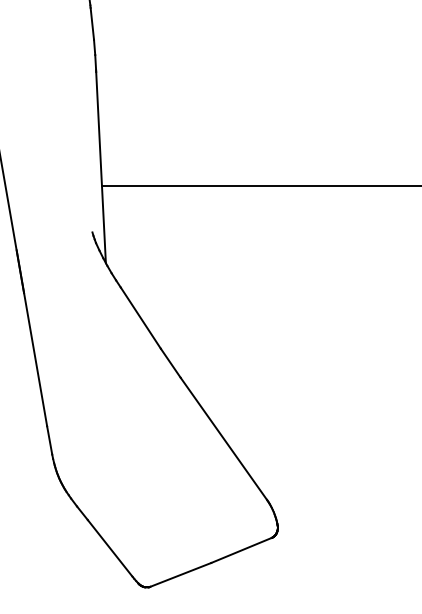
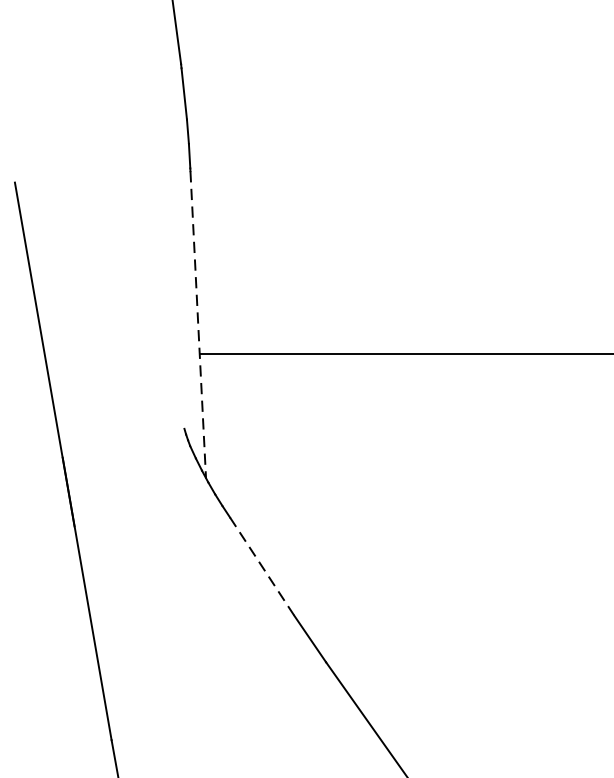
line: (101, 167) -> (198, 324), solid -> dashed
line: (140, 318) -> (261, 567), solid -> dashed

